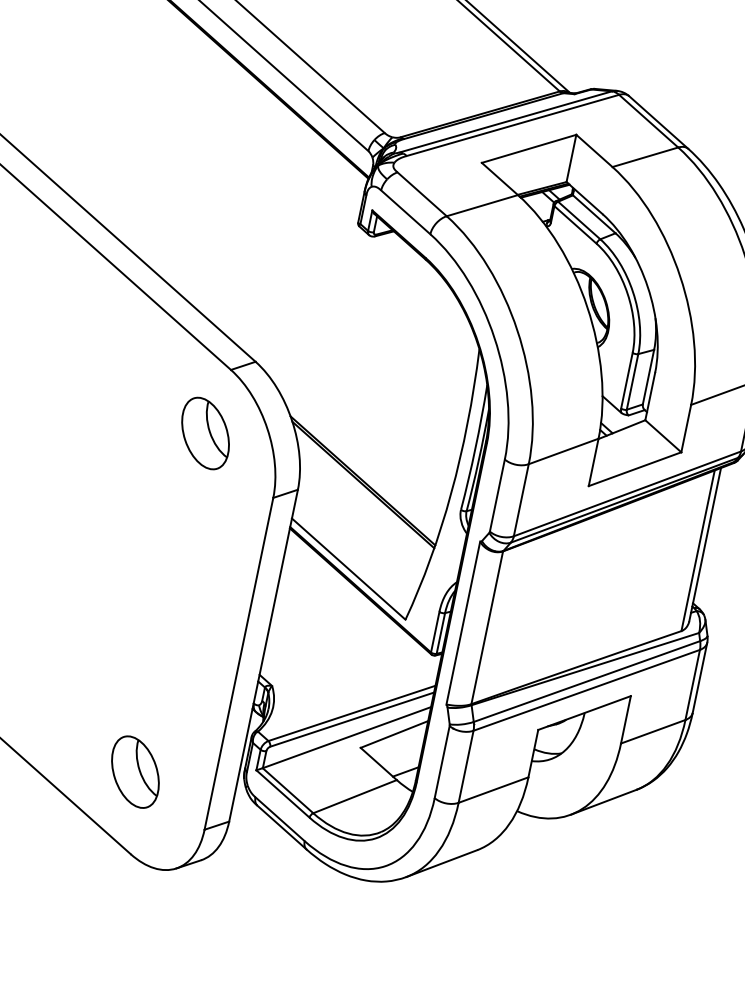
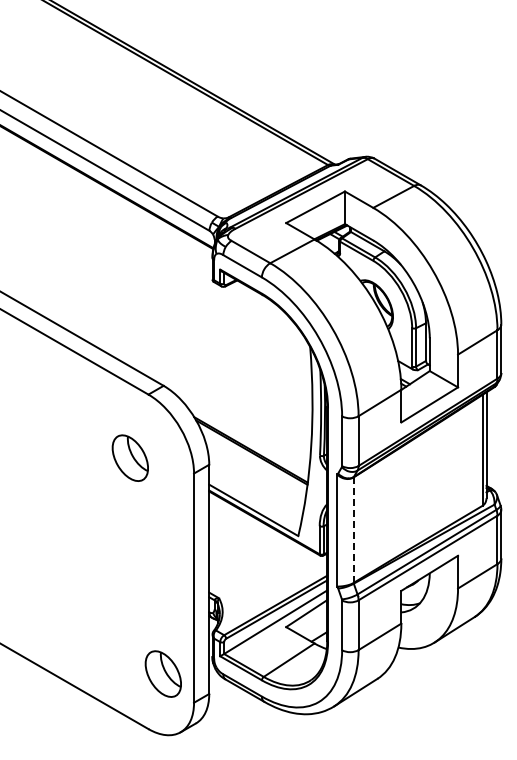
part: (204, 432) -> (129, 457), moved
line: (487, 628) -> (353, 530), solid -> dashed
part: (134, 771) -> (162, 673), moved

